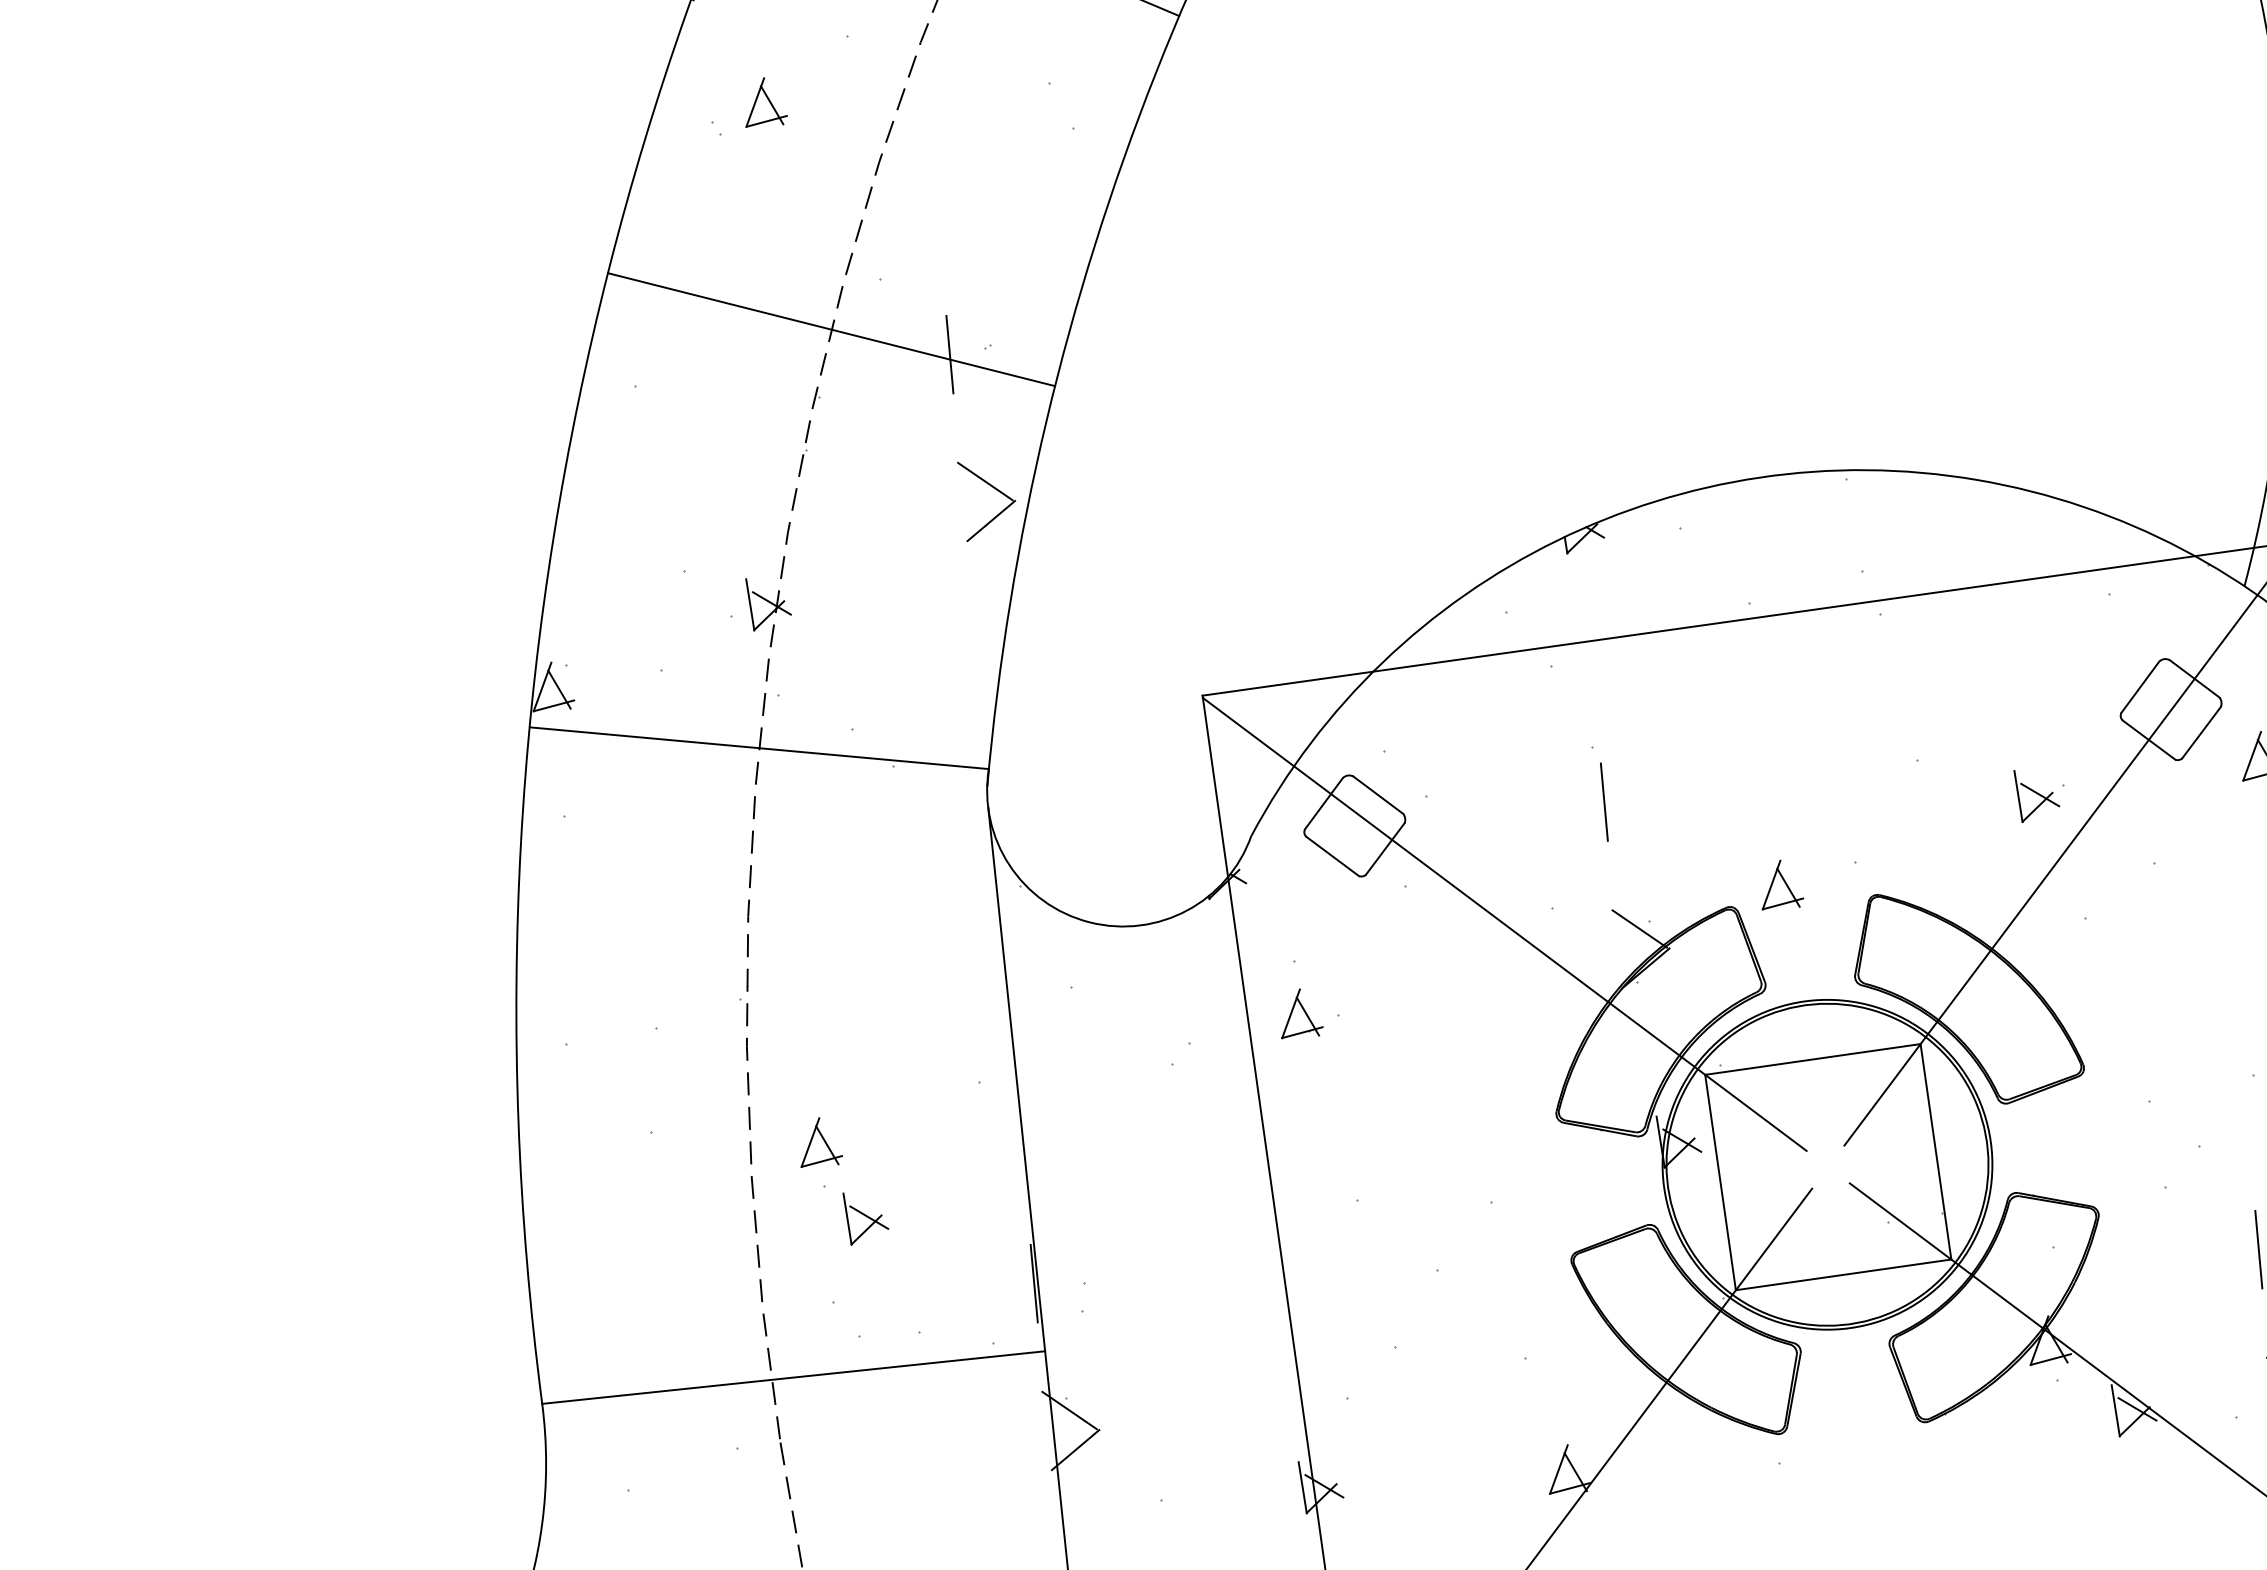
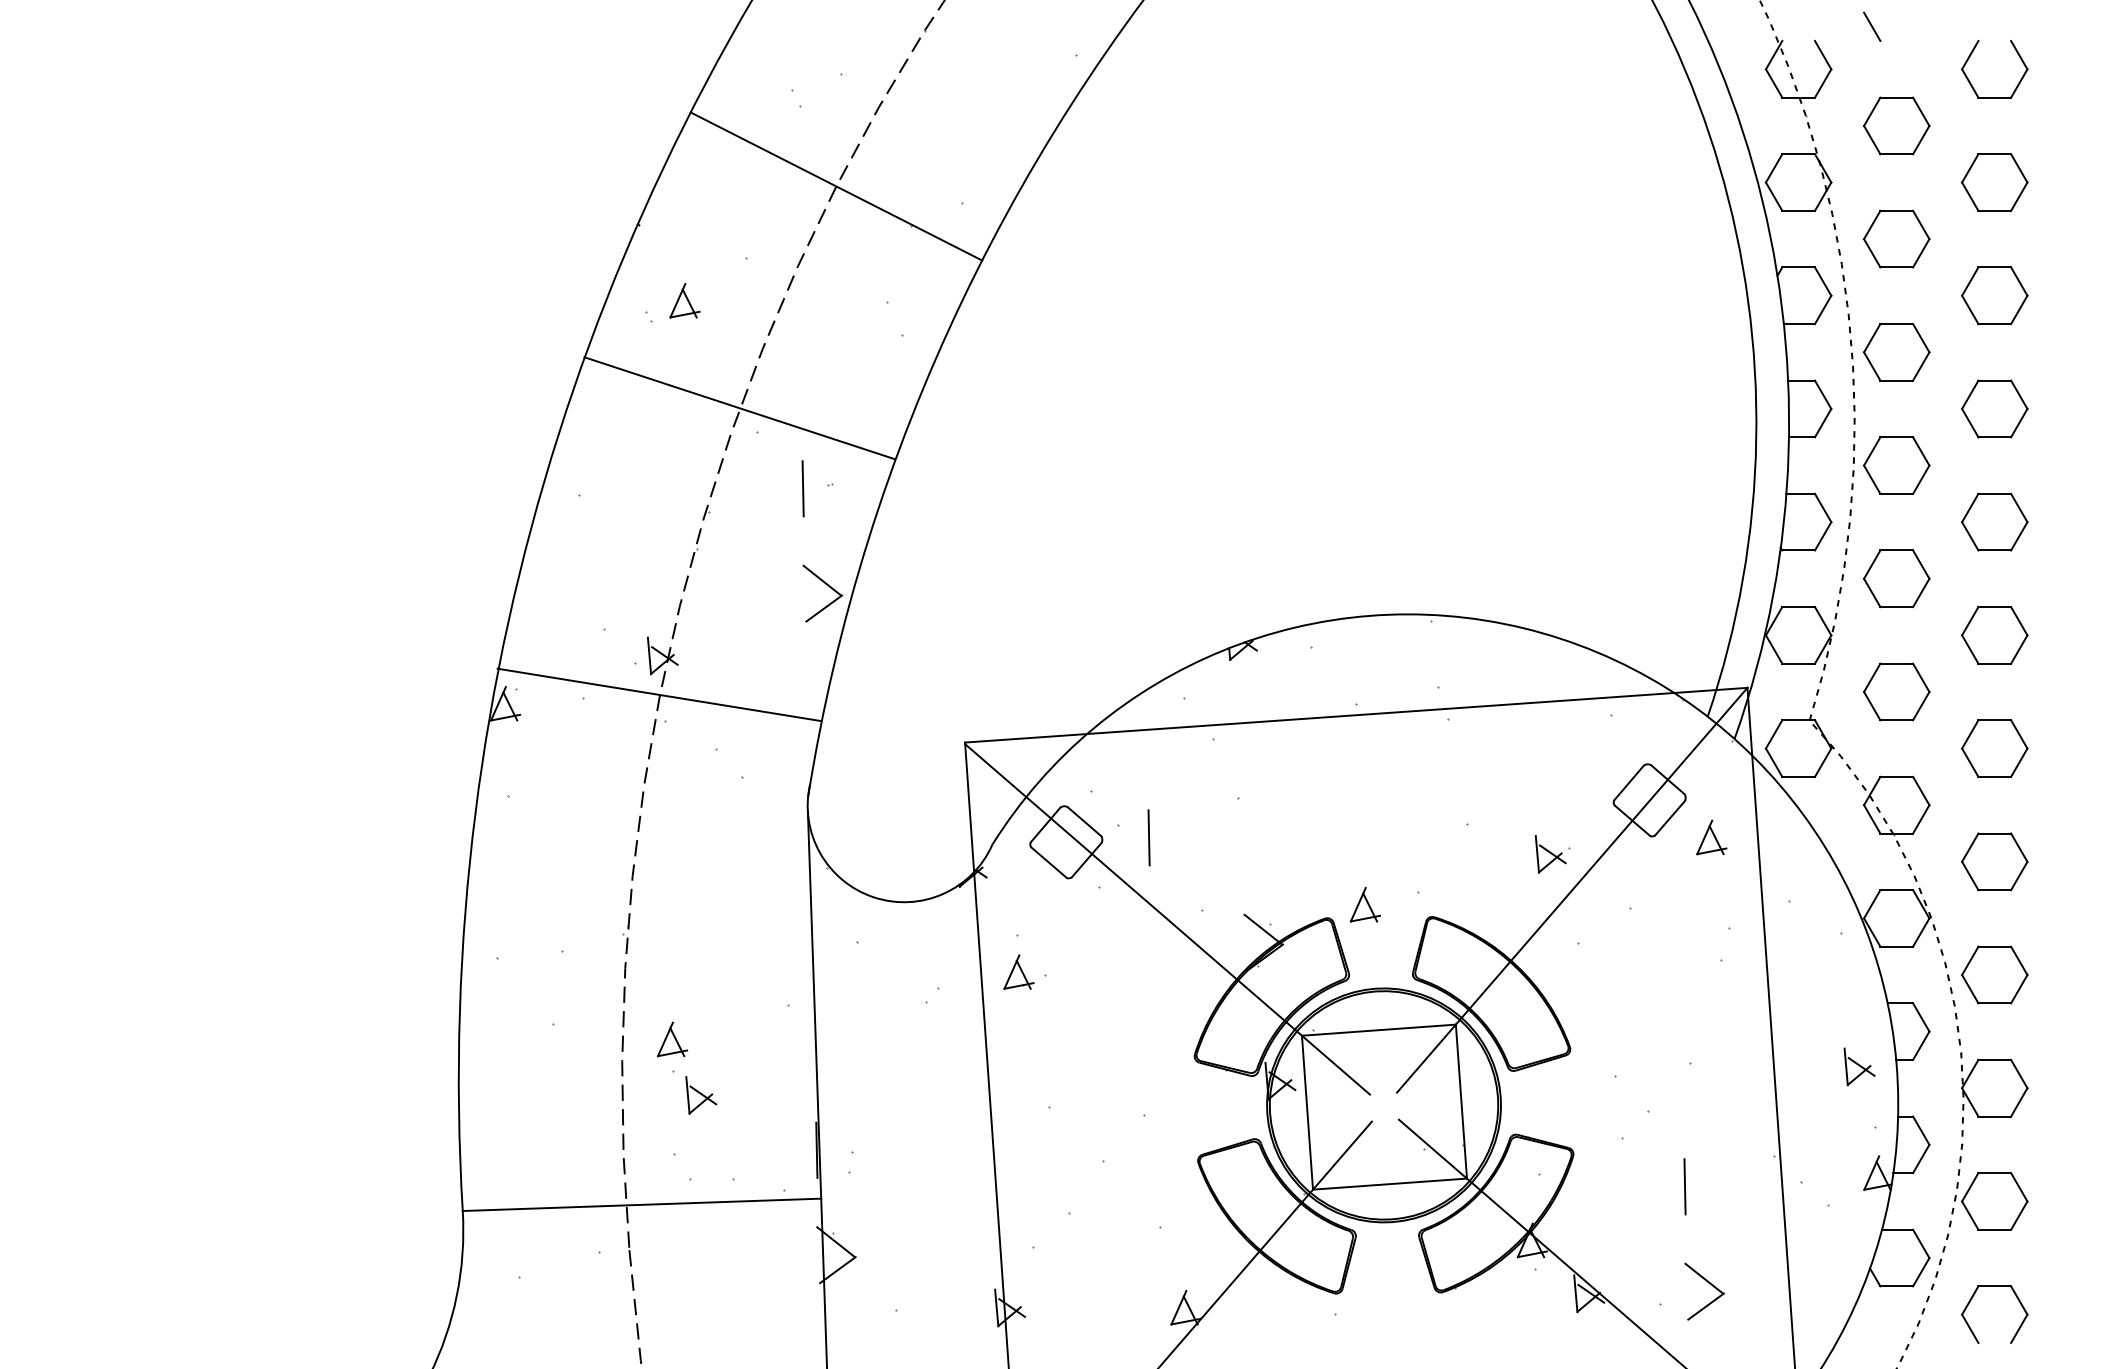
line: (831, 330) -> (739, 408), moved
line: (758, 747) -> (658, 694), moved
line: (1603, 801) -> (1148, 837), moved

